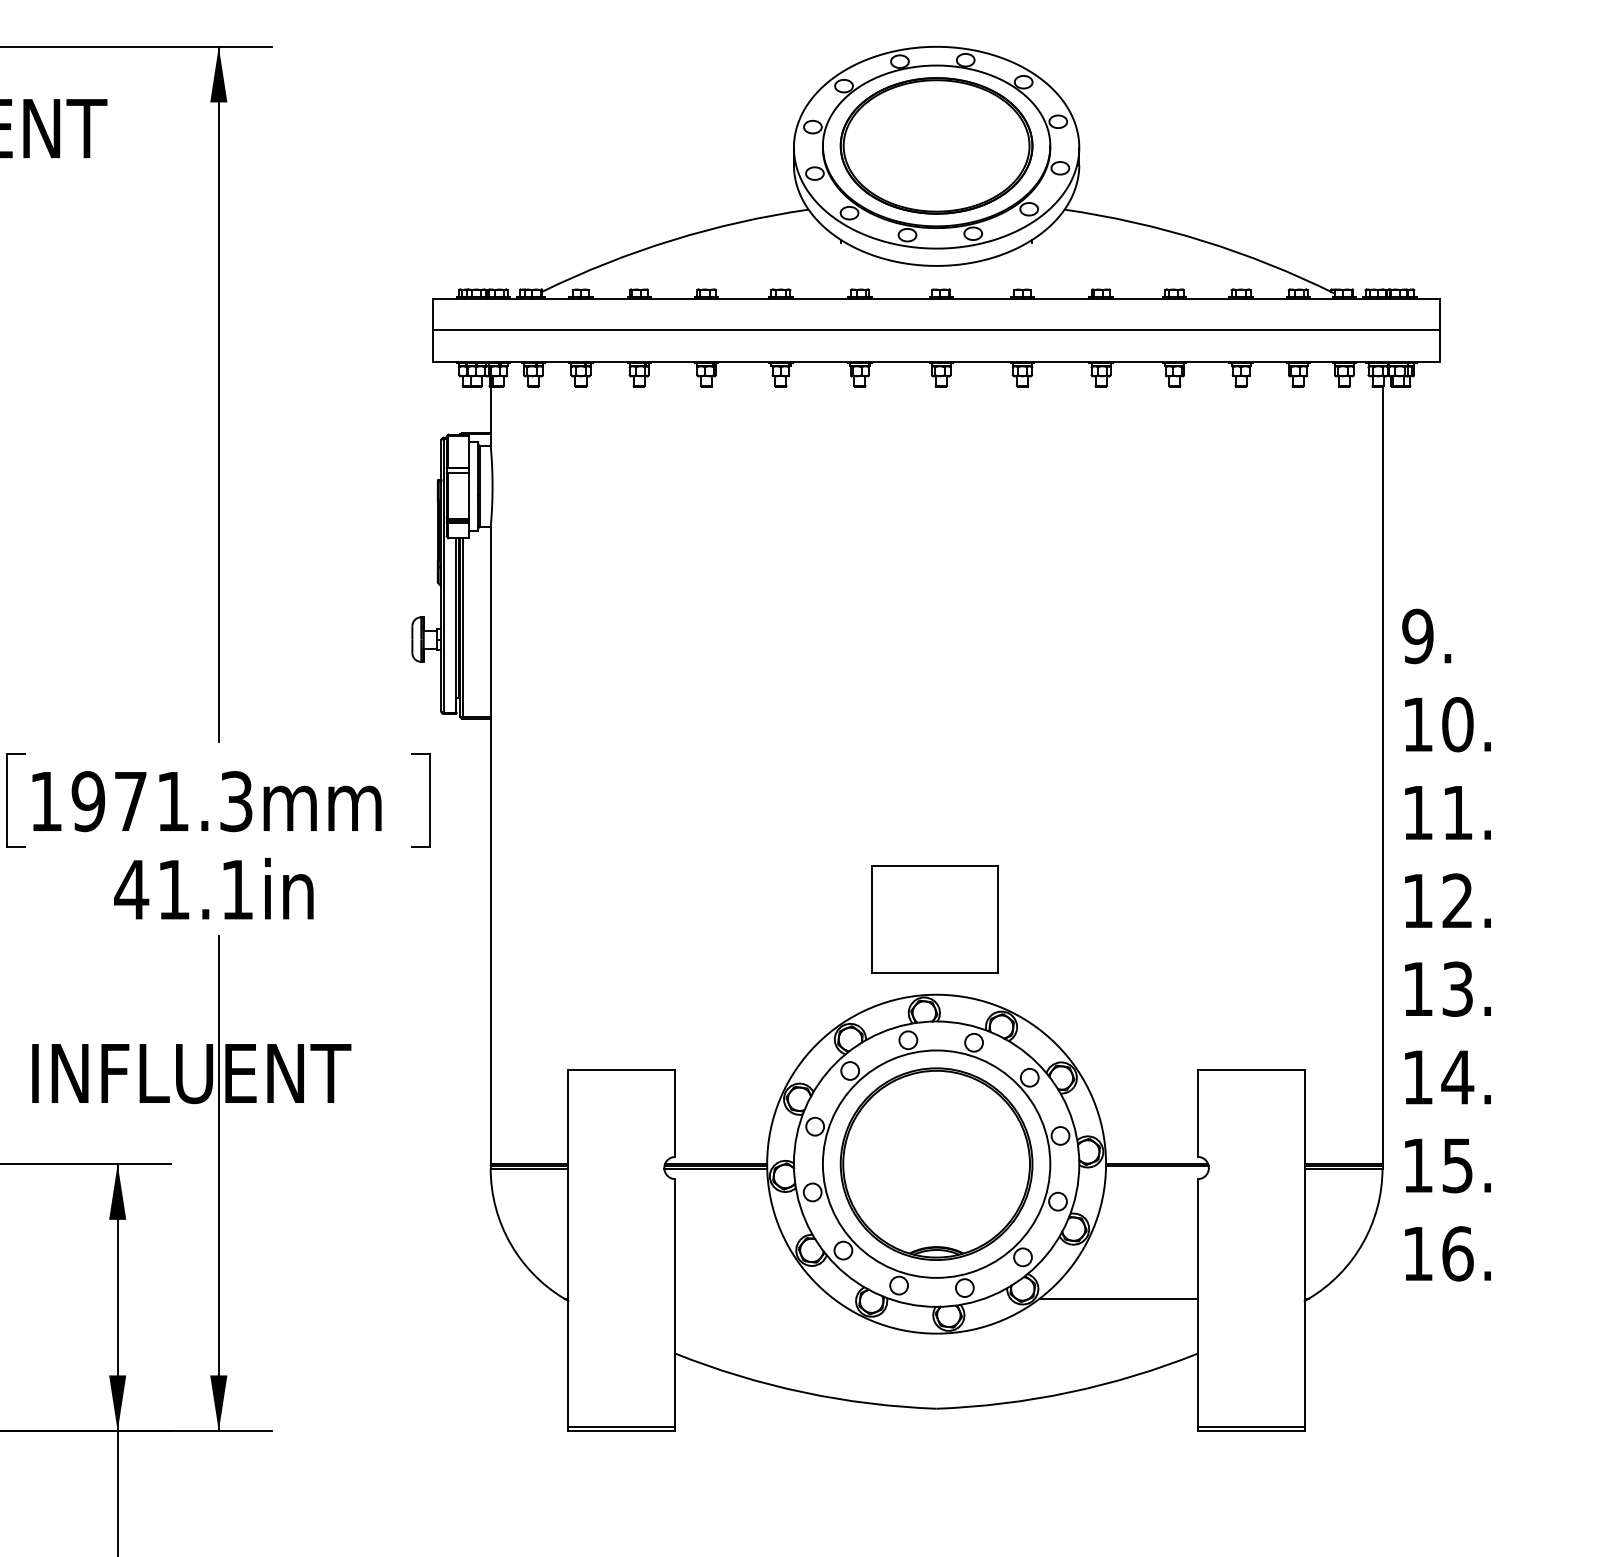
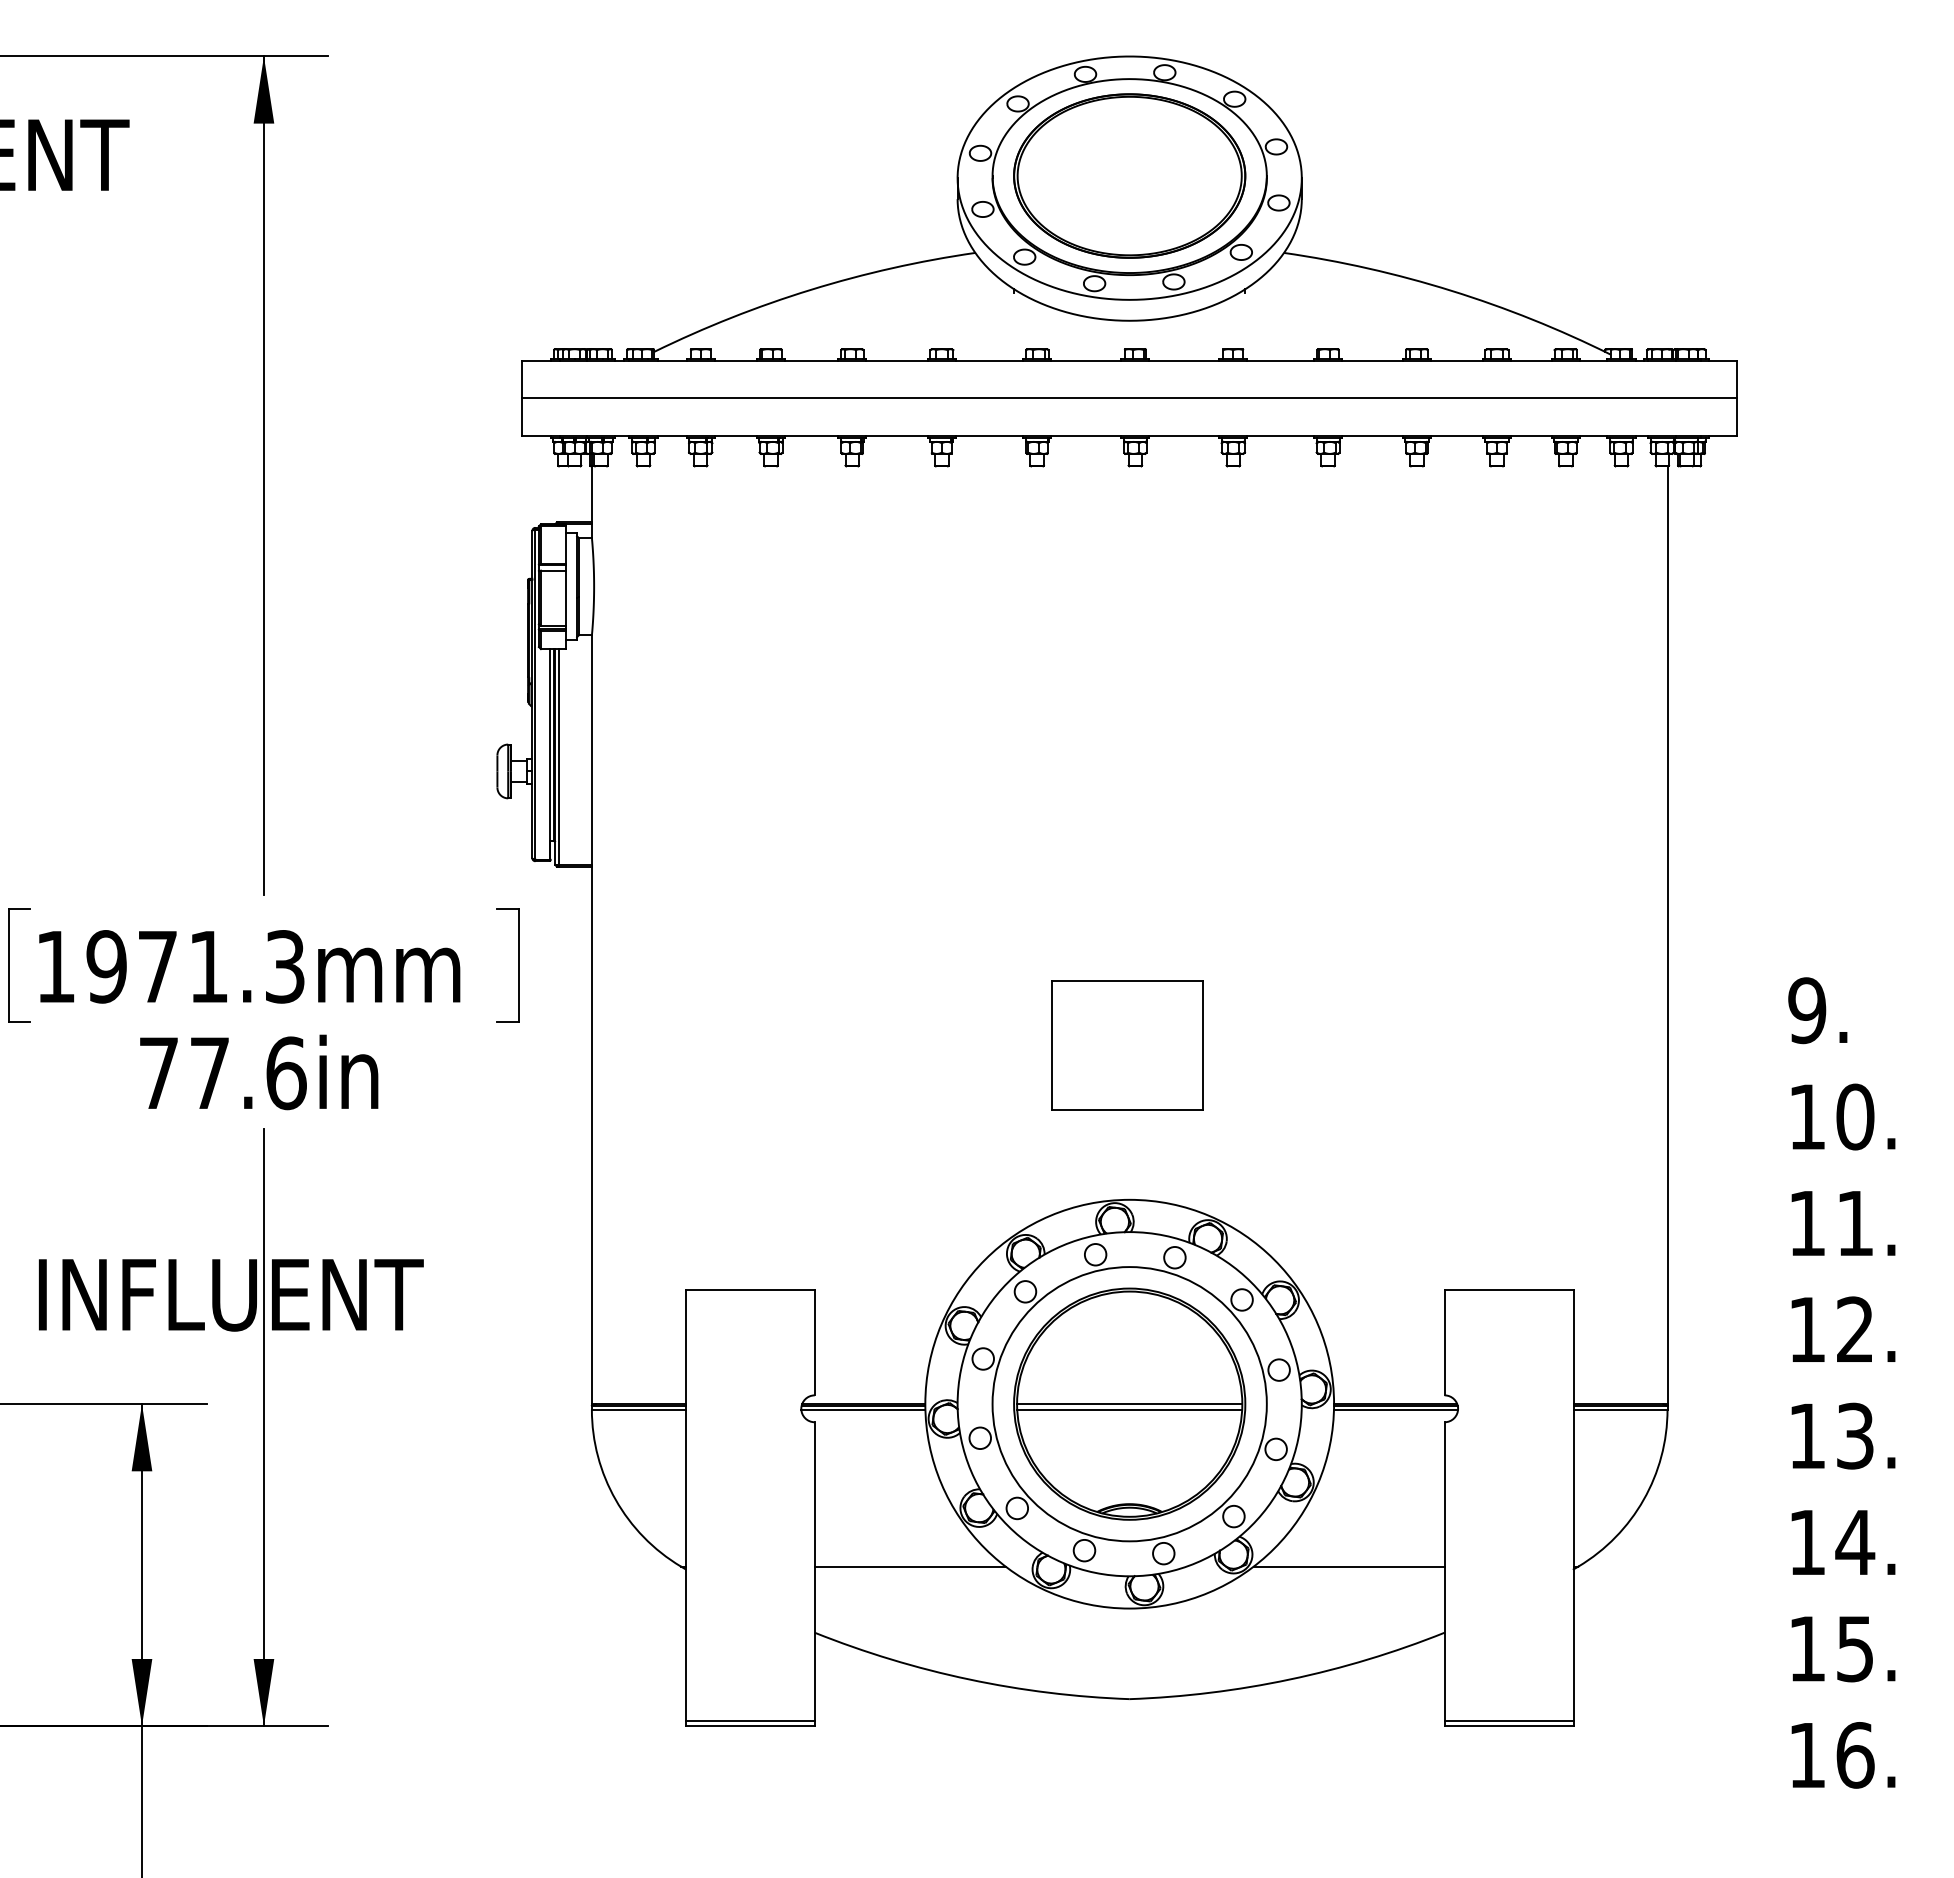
text: (183, 890) -> (221, 1073), 41.1in -> 77.6in
part: (934, 919) -> (1127, 1045), moved
text: (1446, 944) -> (1841, 1382), moved
line: (936, 1164) -> (1129, 1404), added
line: (936, 1168) -> (1129, 1409), added
line: (1157, 1168) -> (1396, 1409), added
line: (754, 1298) -> (909, 1566), added

